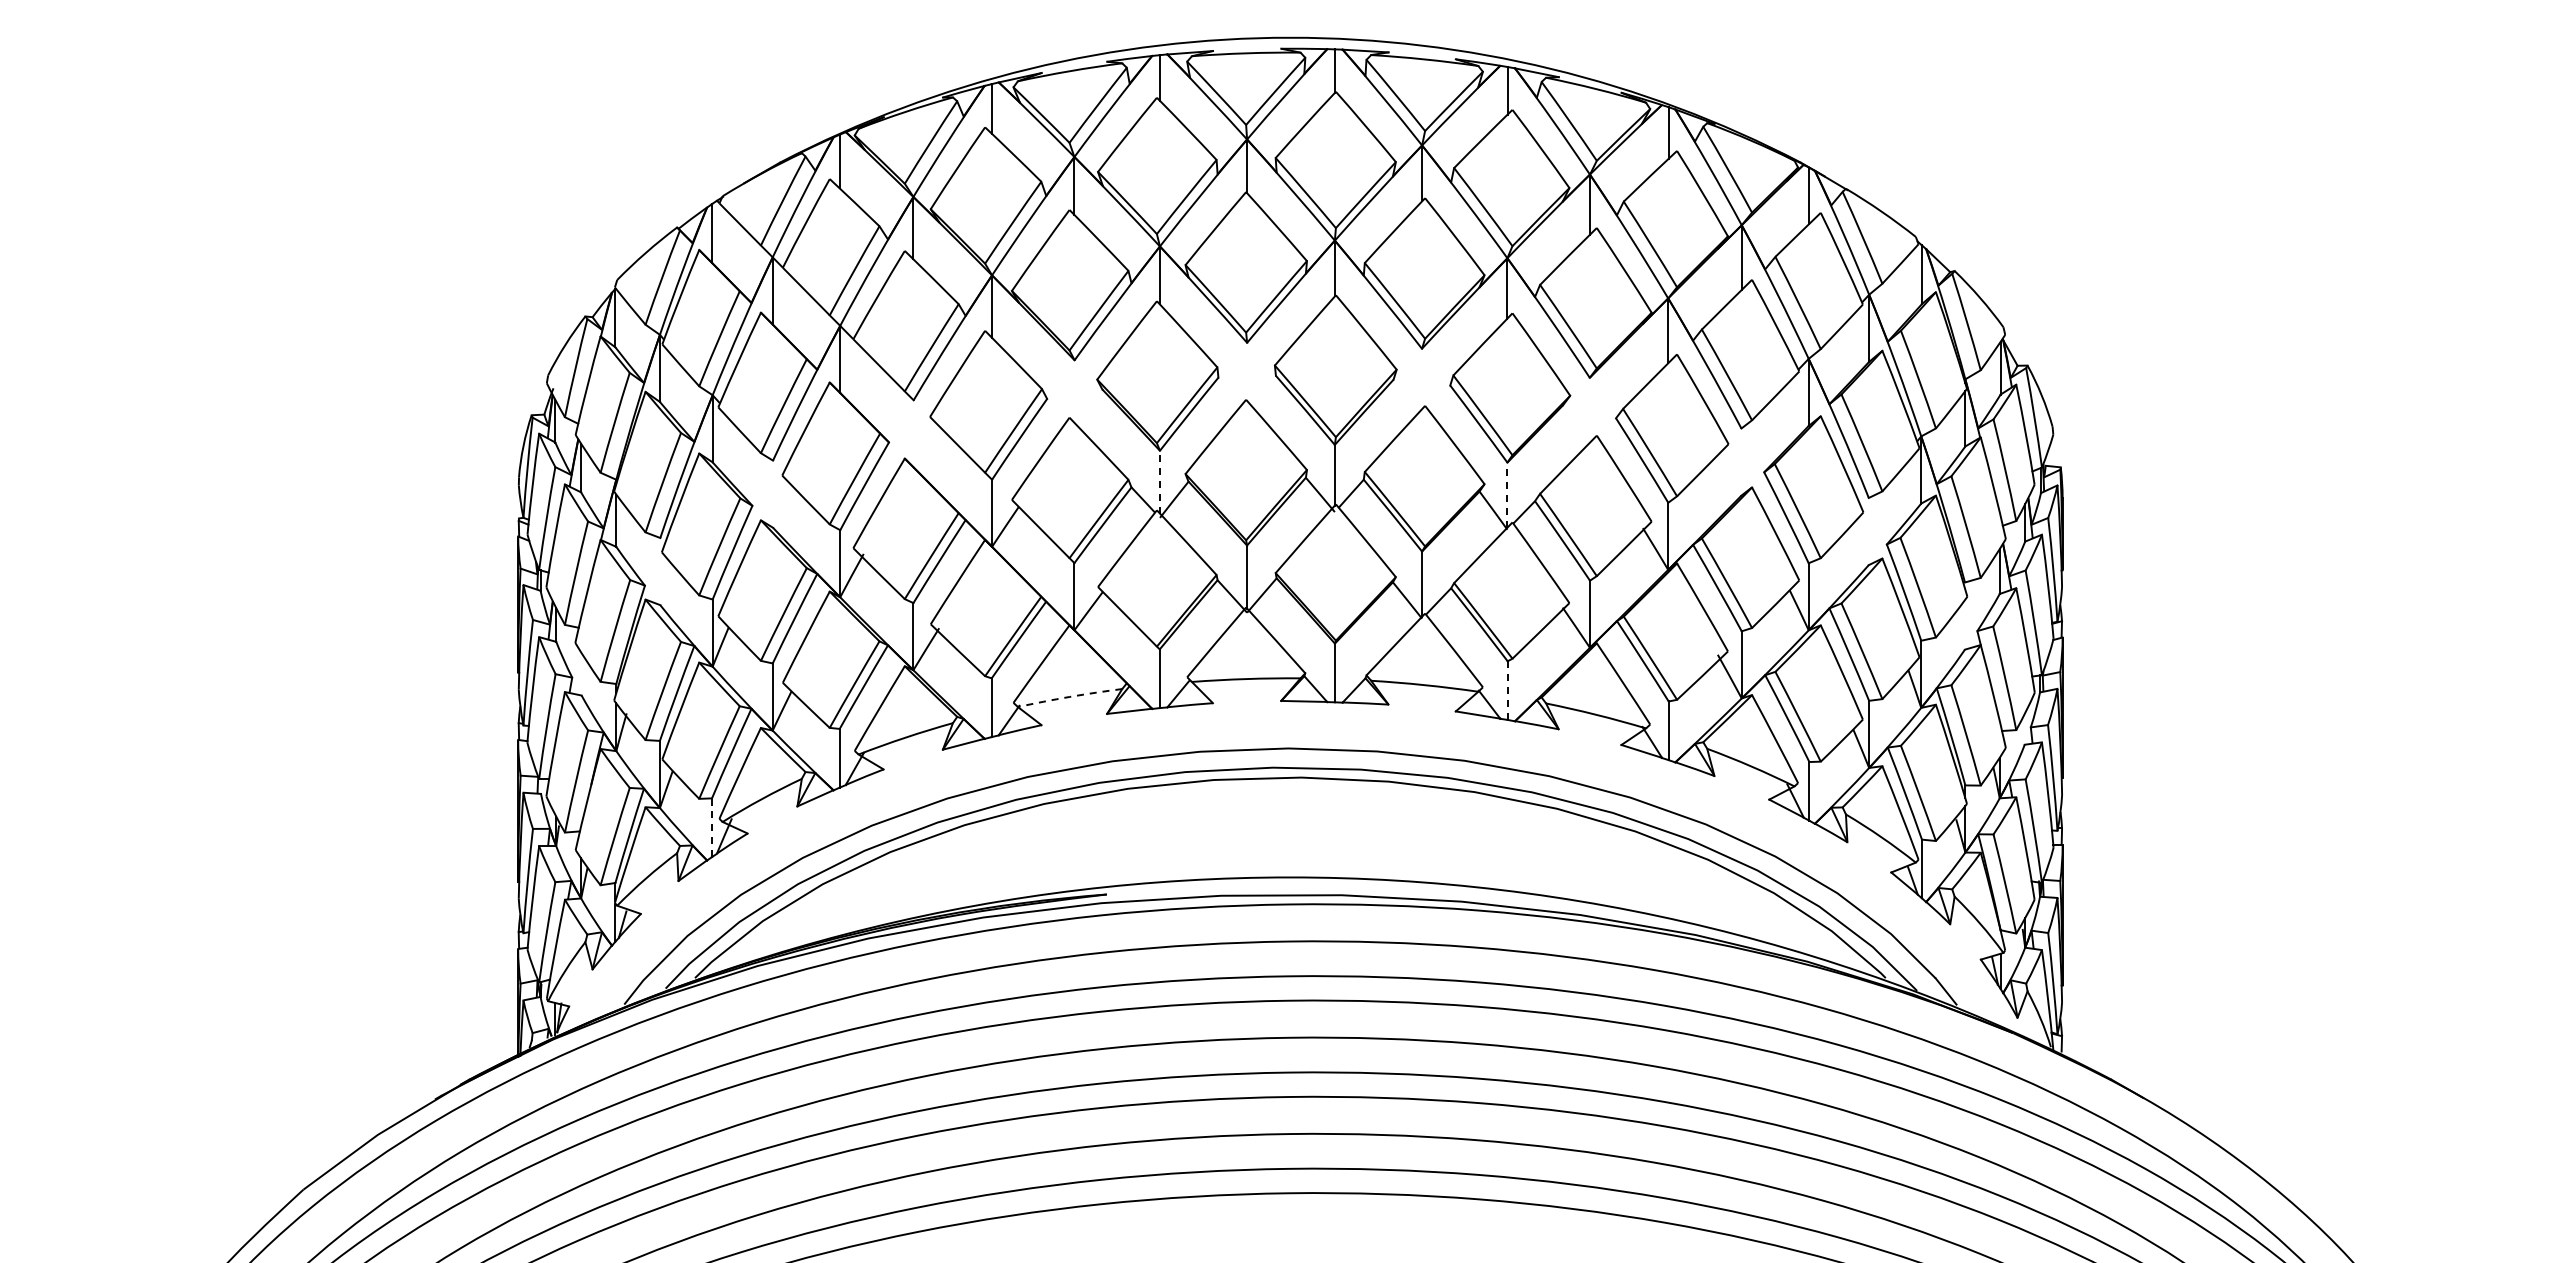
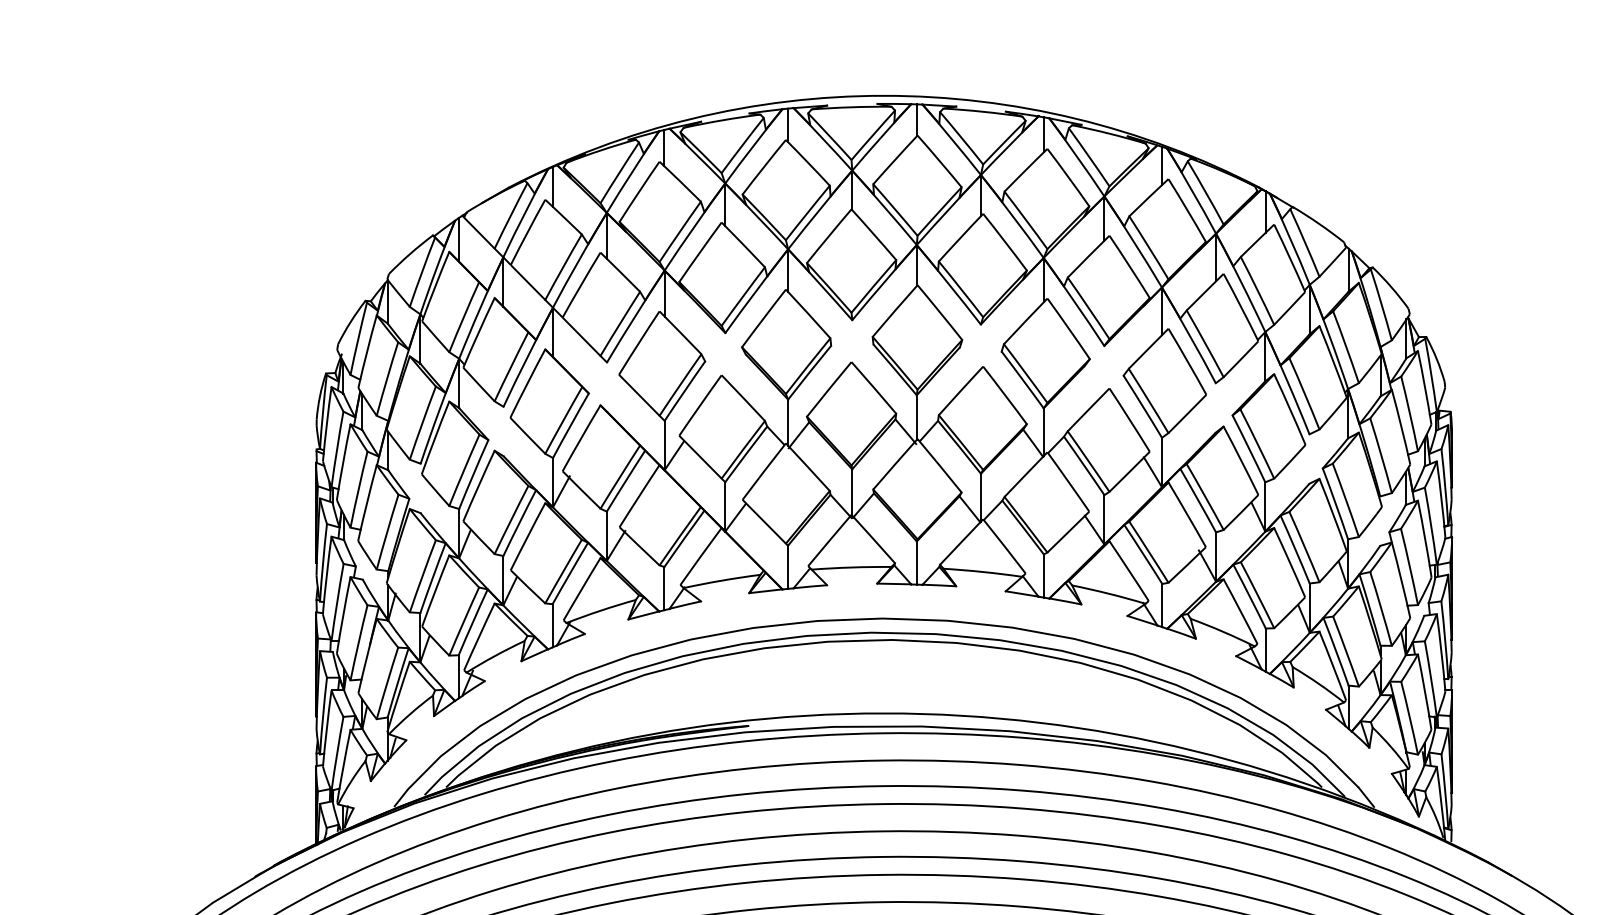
line: (1159, 481) -> (787, 422), dashed -> solid
line: (1507, 495) -> (1043, 432), dashed -> solid
line: (1507, 690) -> (1043, 575), dashed -> solid
arc: (1069, 696) -> (721, 580), dashed -> solid
line: (711, 827) -> (458, 676), dashed -> solid

